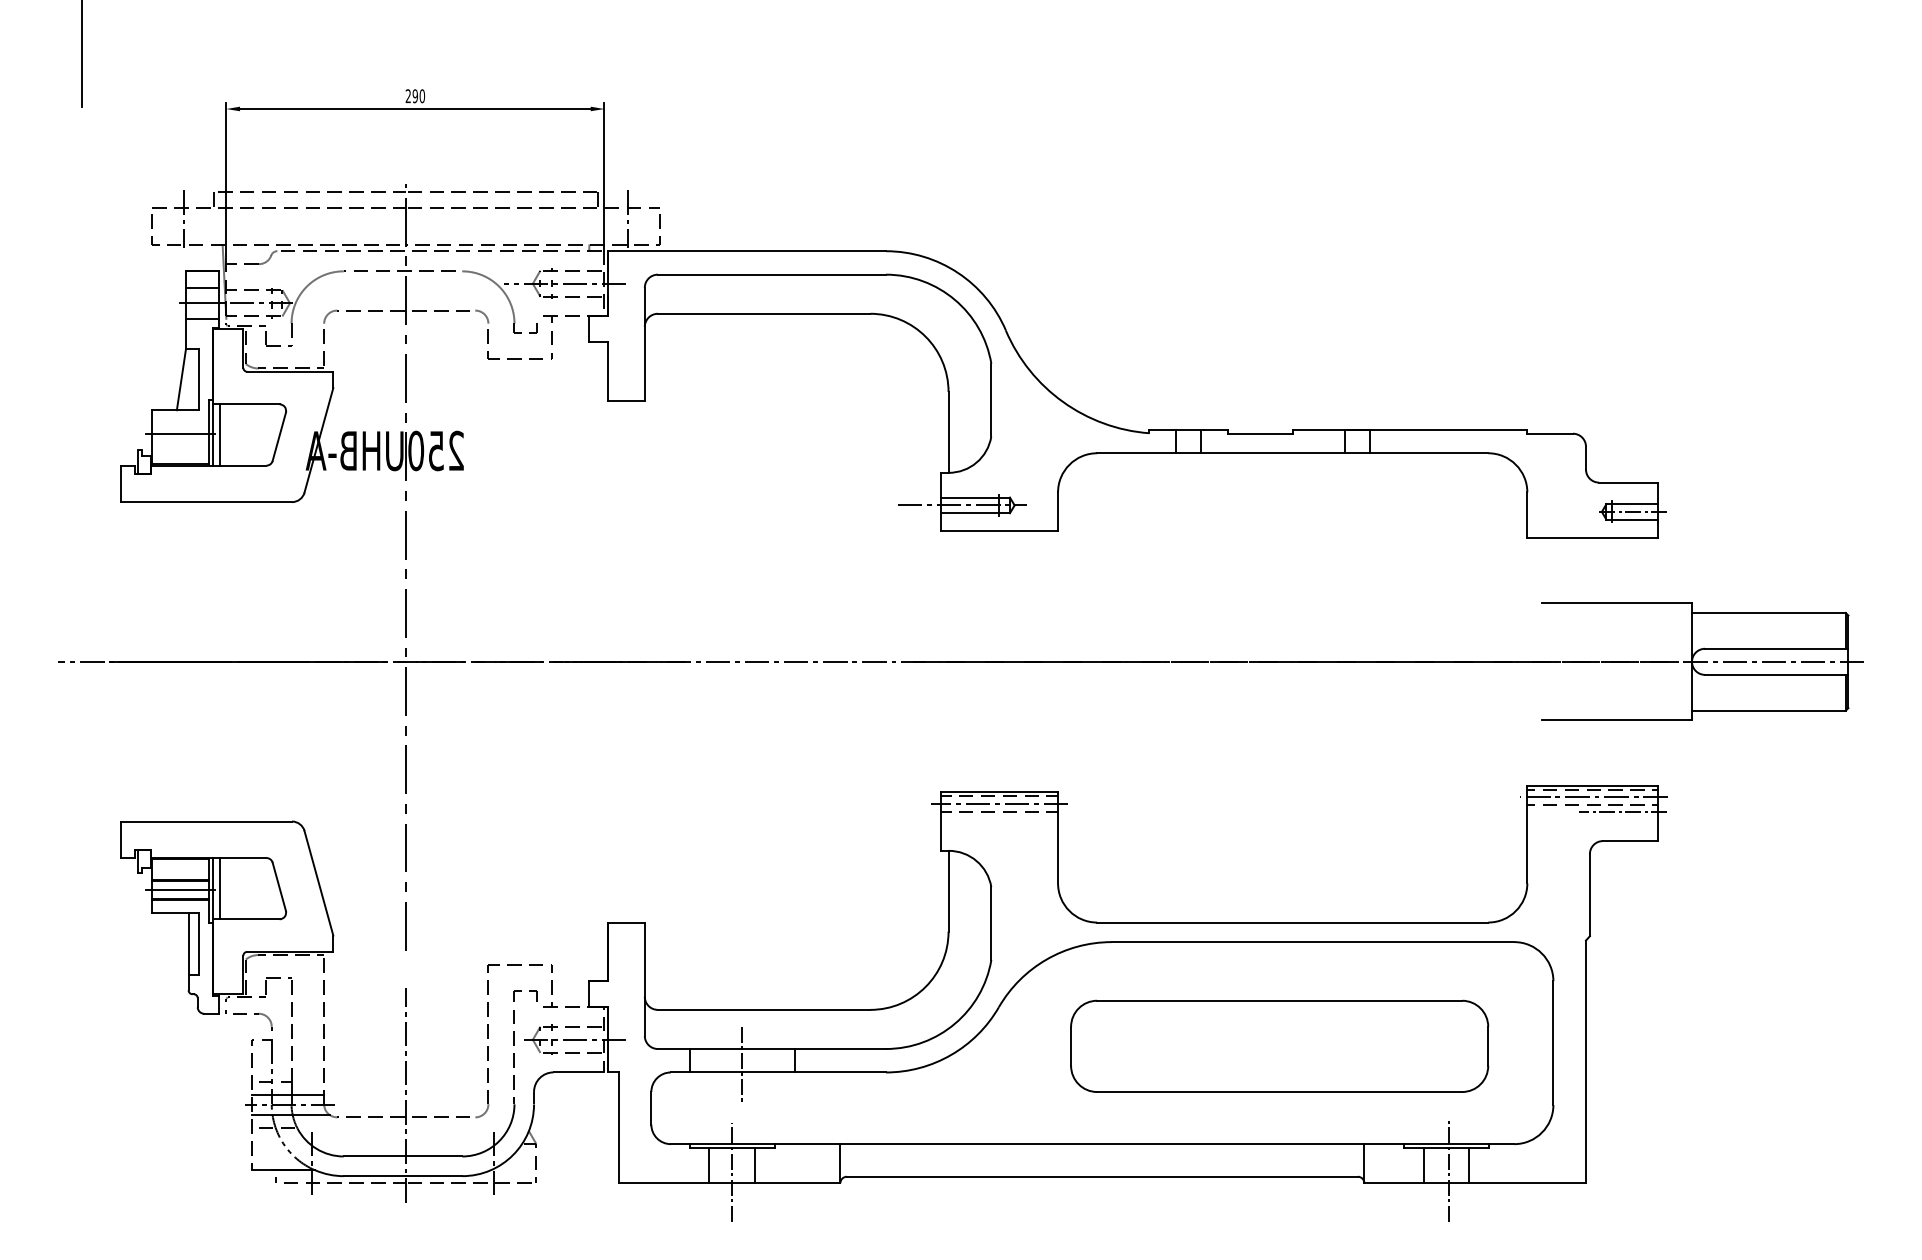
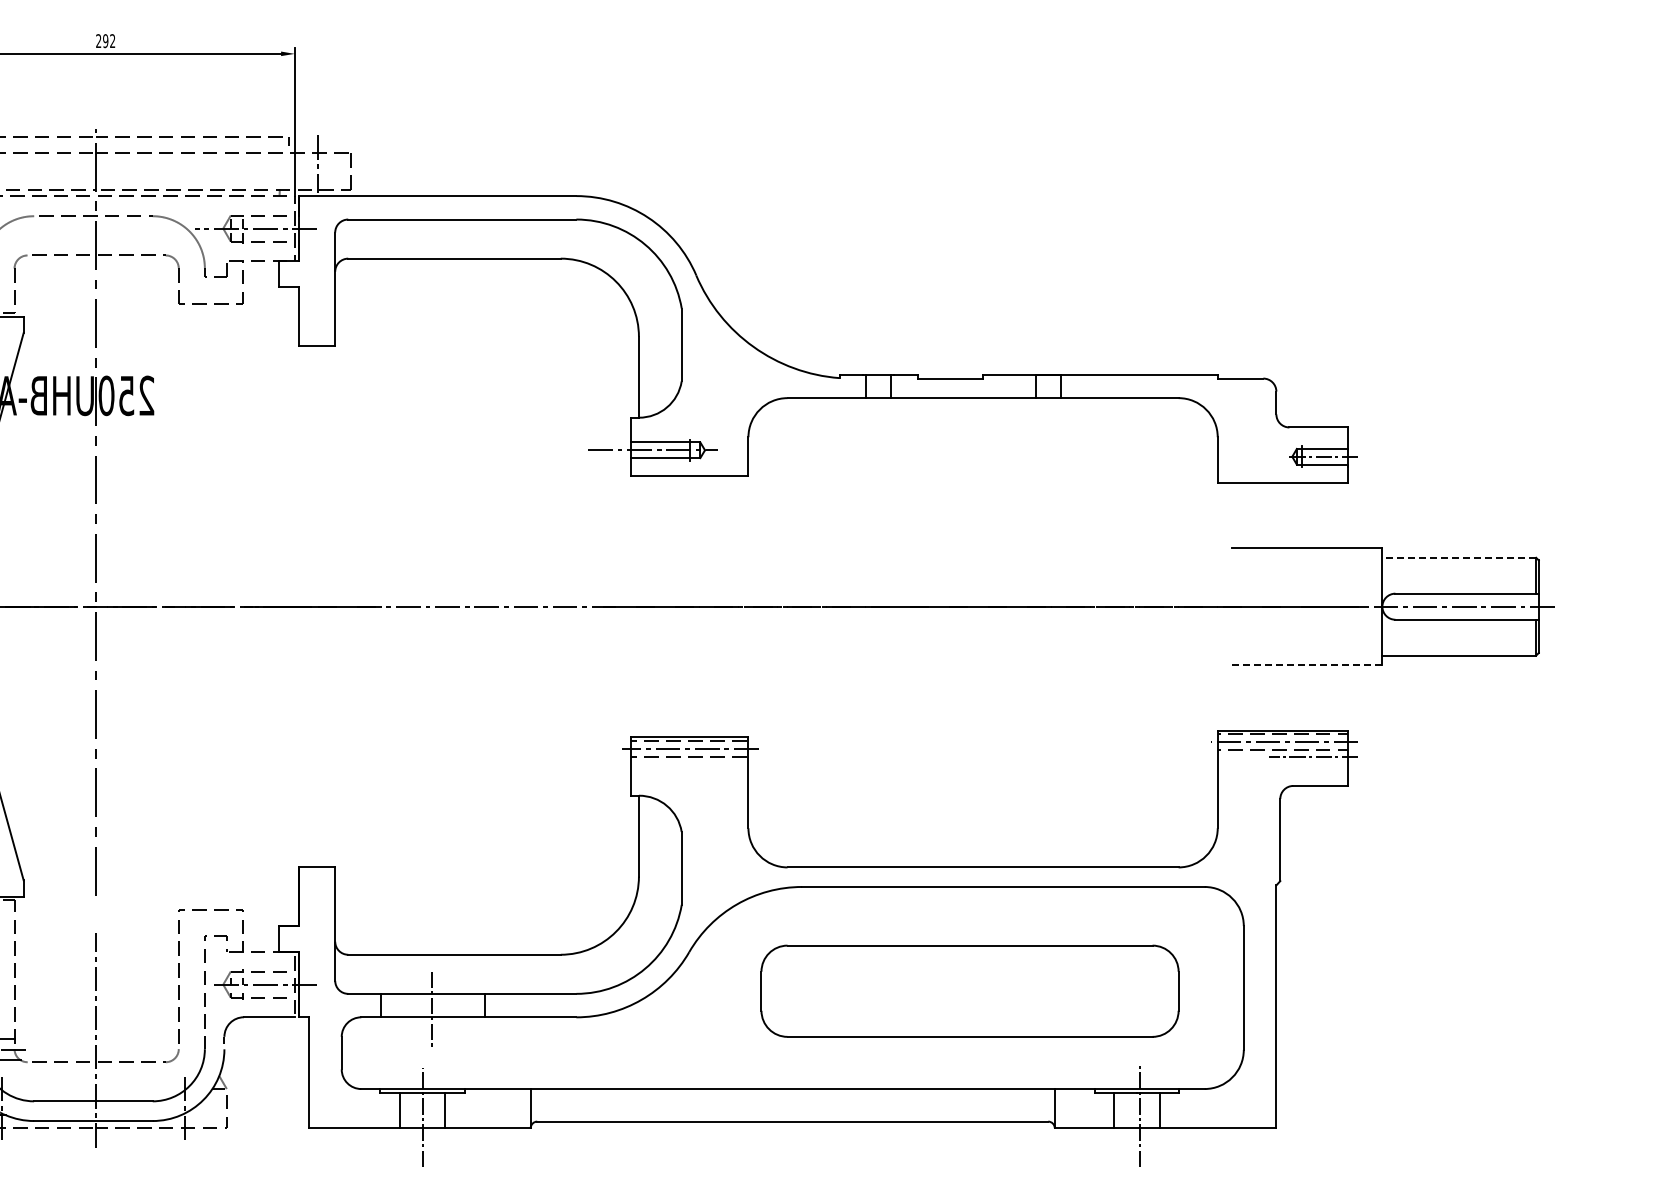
text: (422, 96) -> (112, 41), 290 -> 292
line: (1768, 612) -> (1458, 557), solid -> dashed
line: (1617, 720) -> (1307, 665), solid -> dashed

